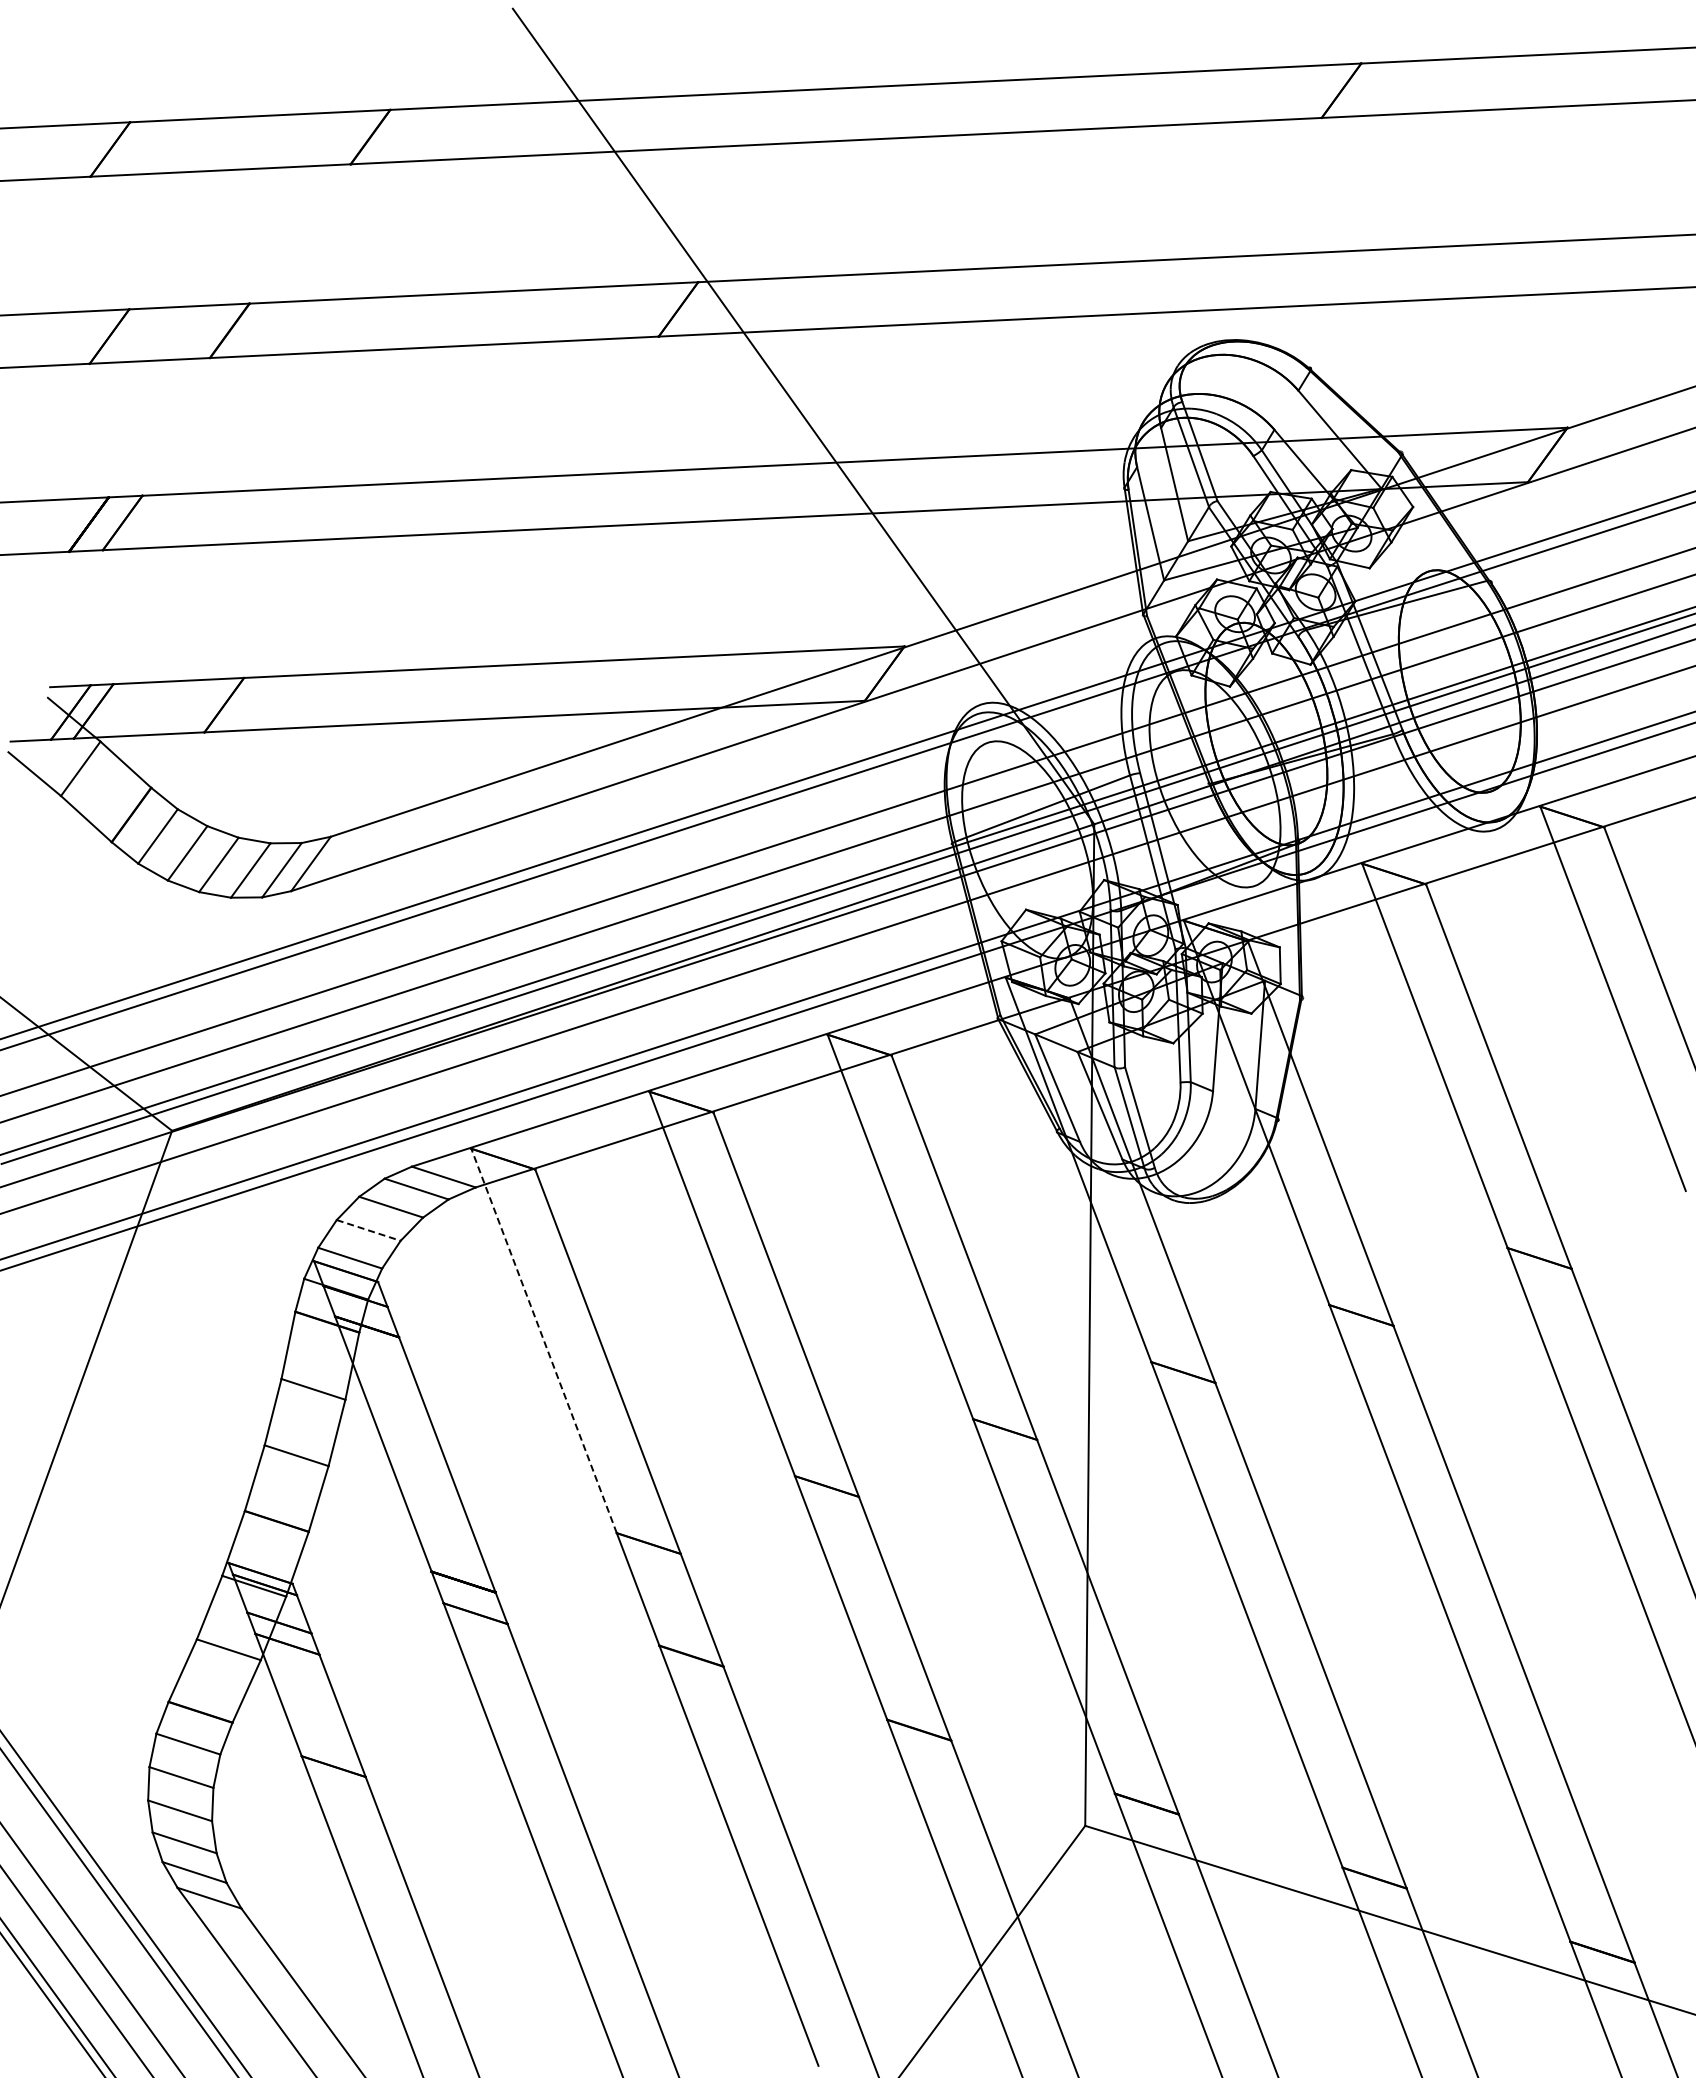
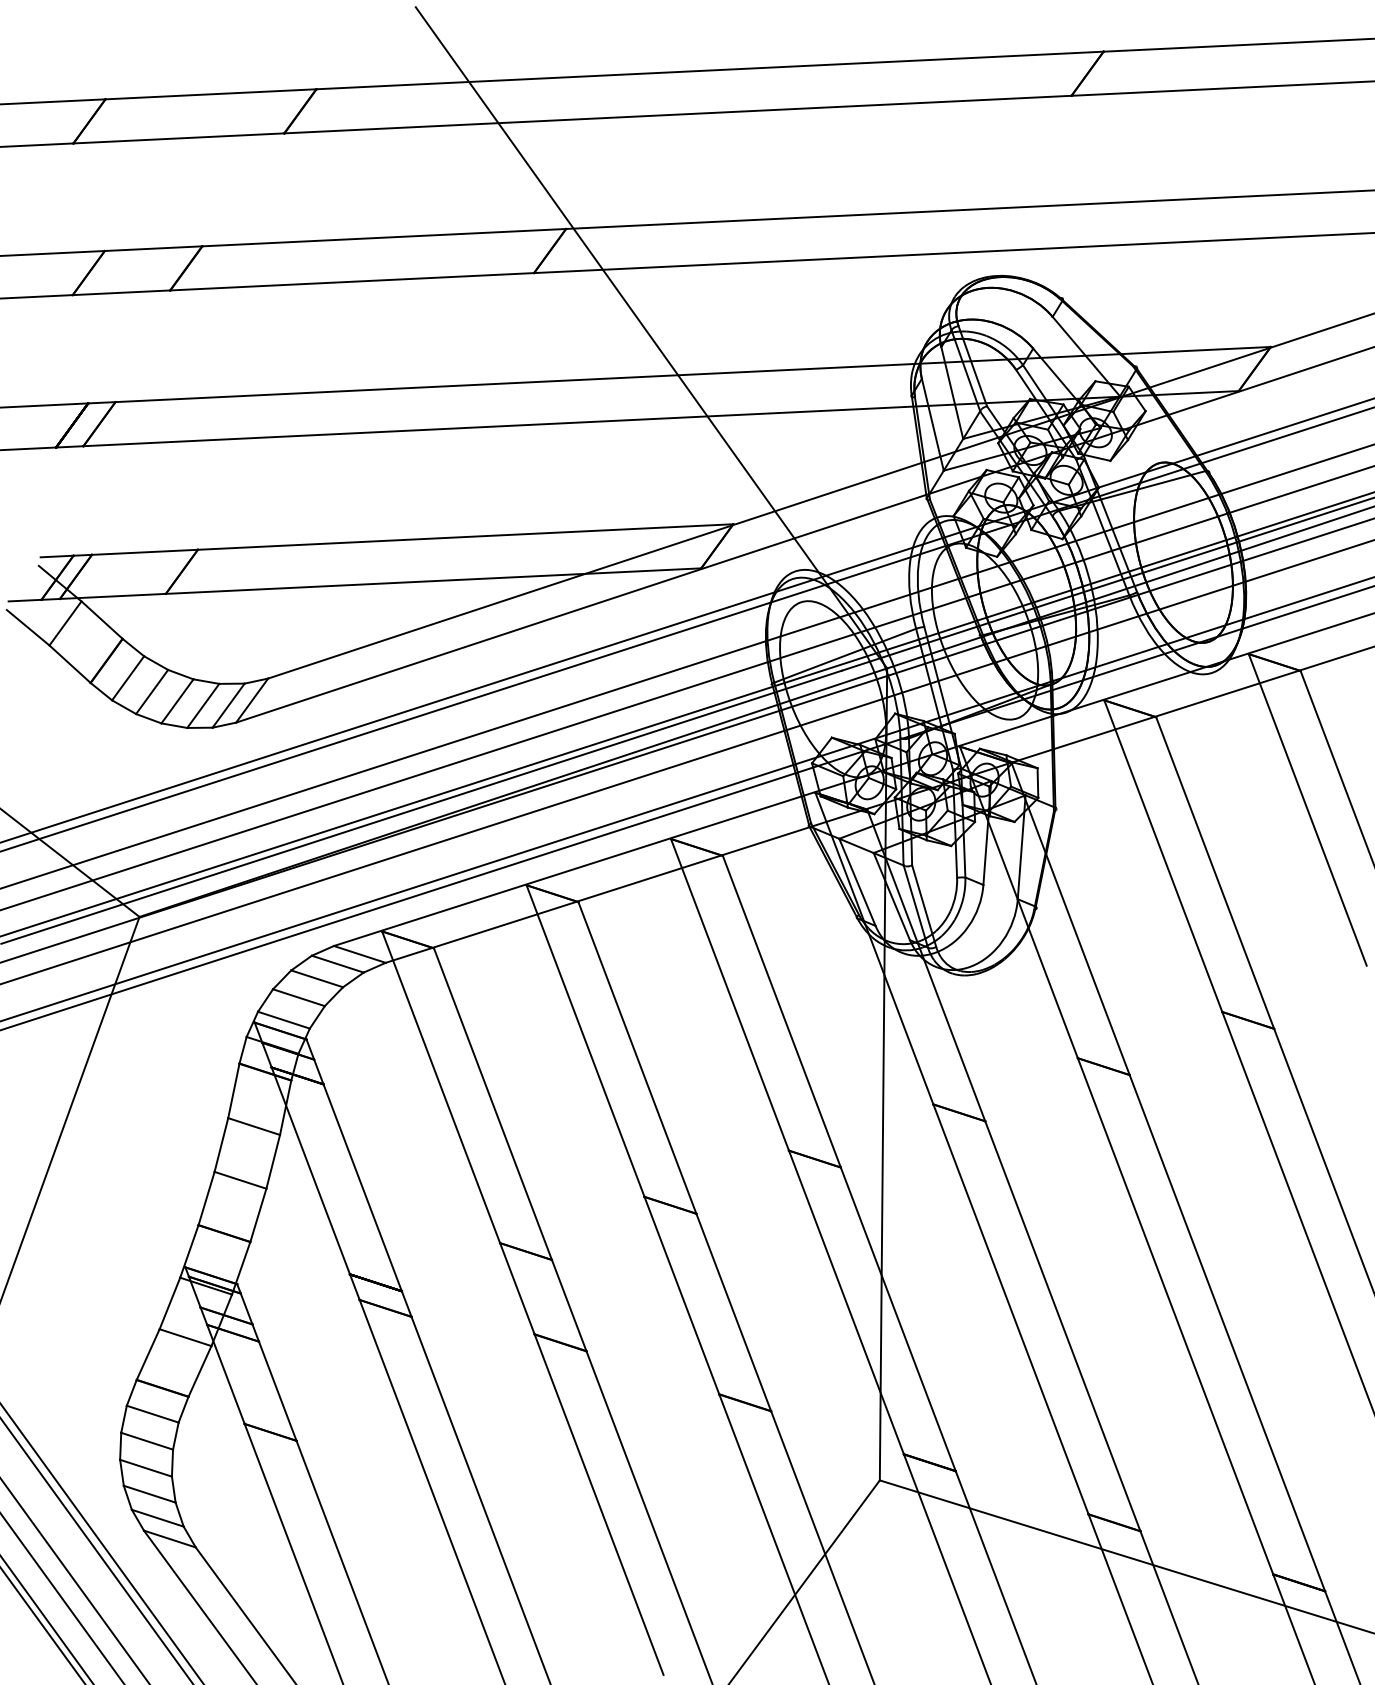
line: (368, 1230) -> (298, 997), dashed -> solid
line: (544, 1340) -> (441, 1086), dashed -> solid

